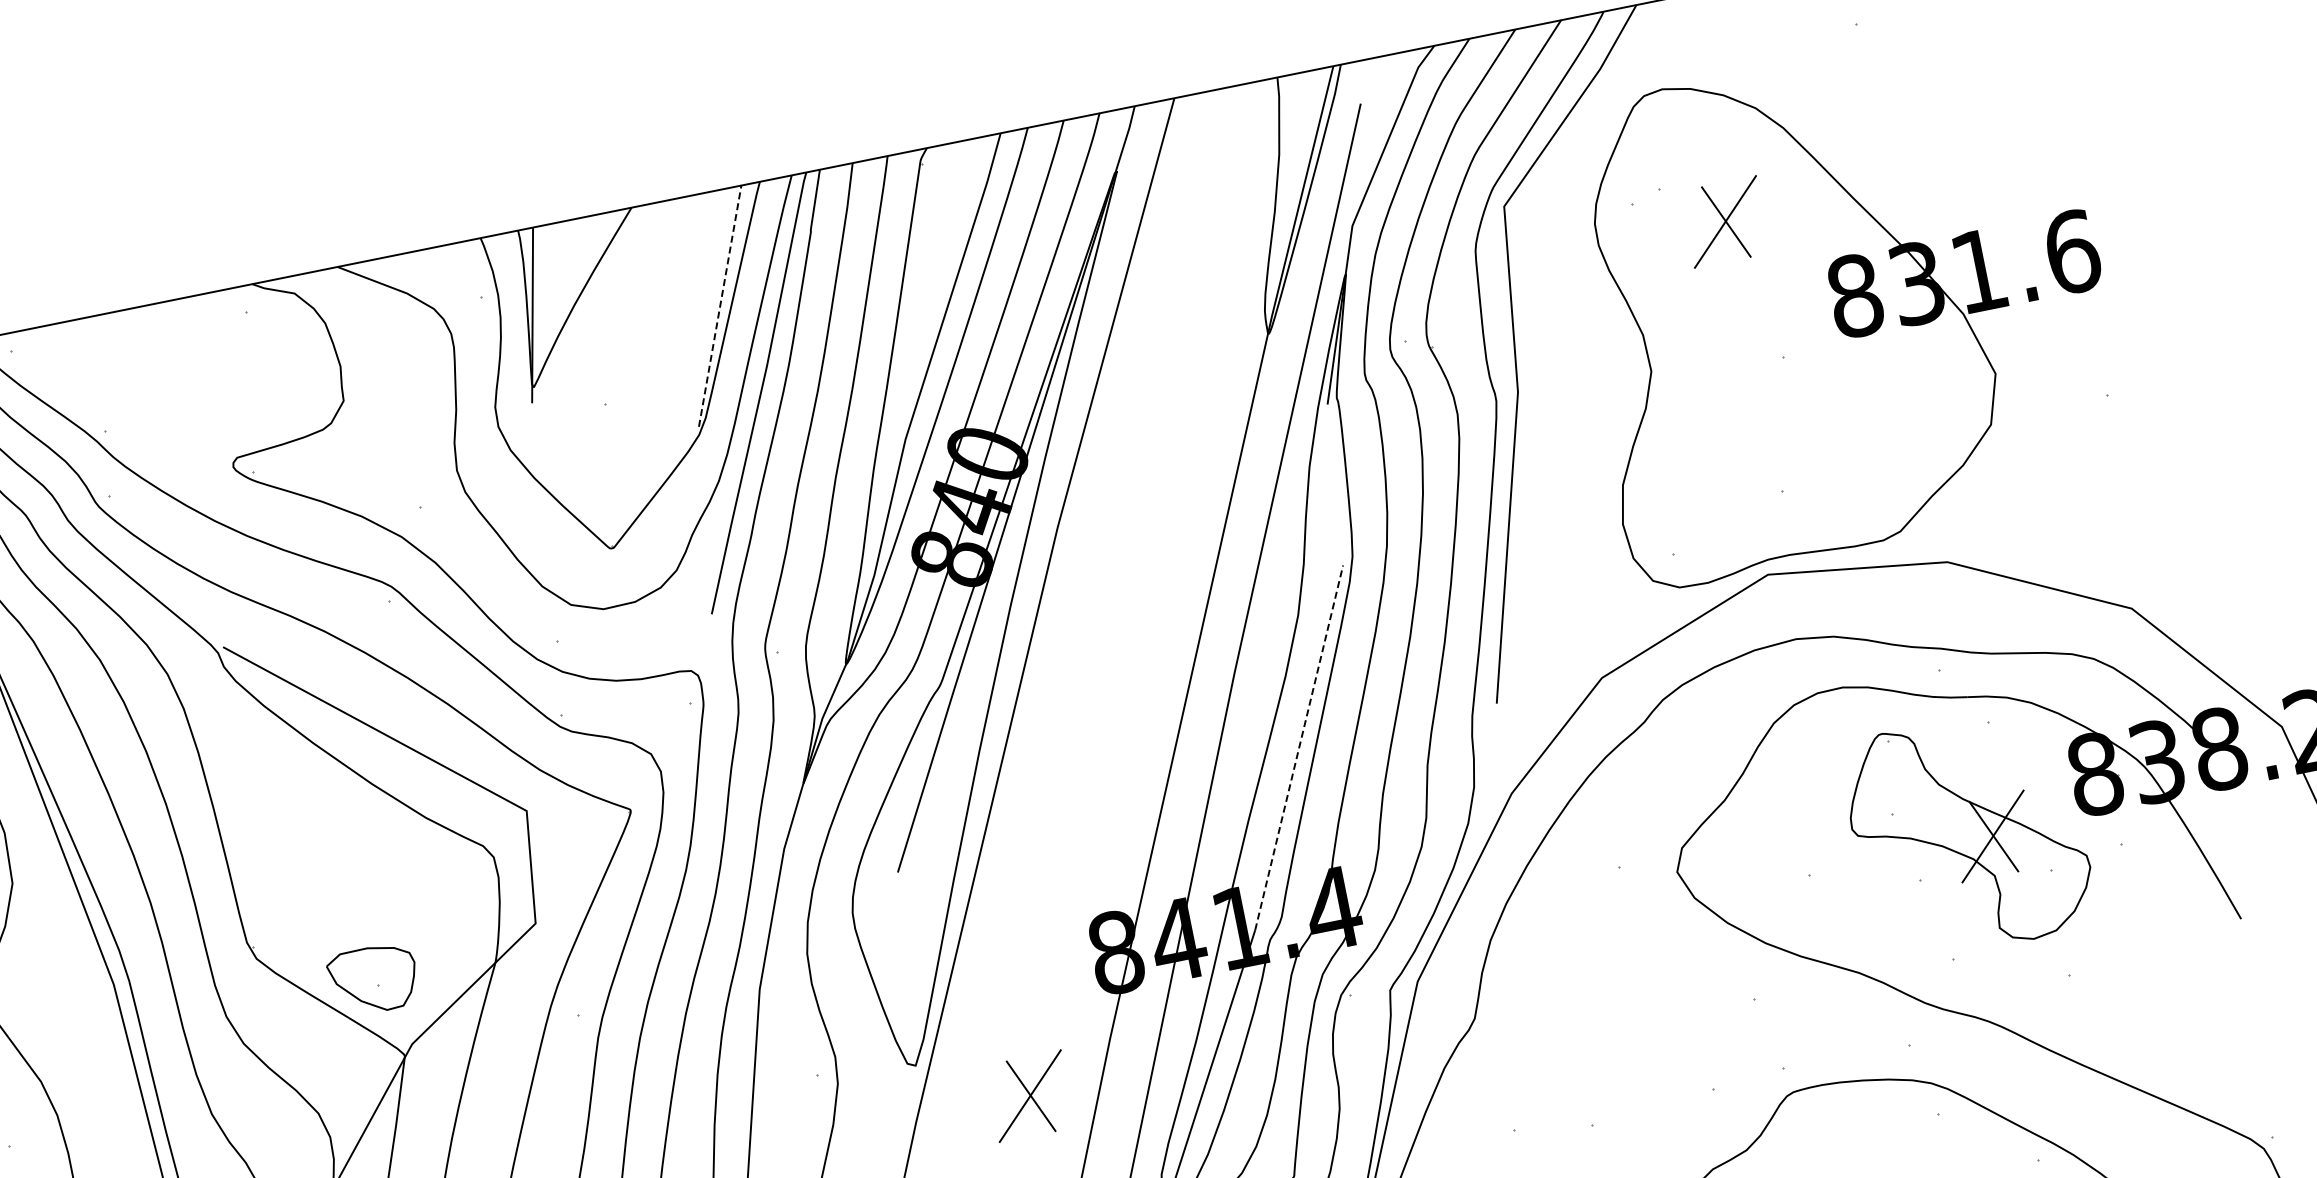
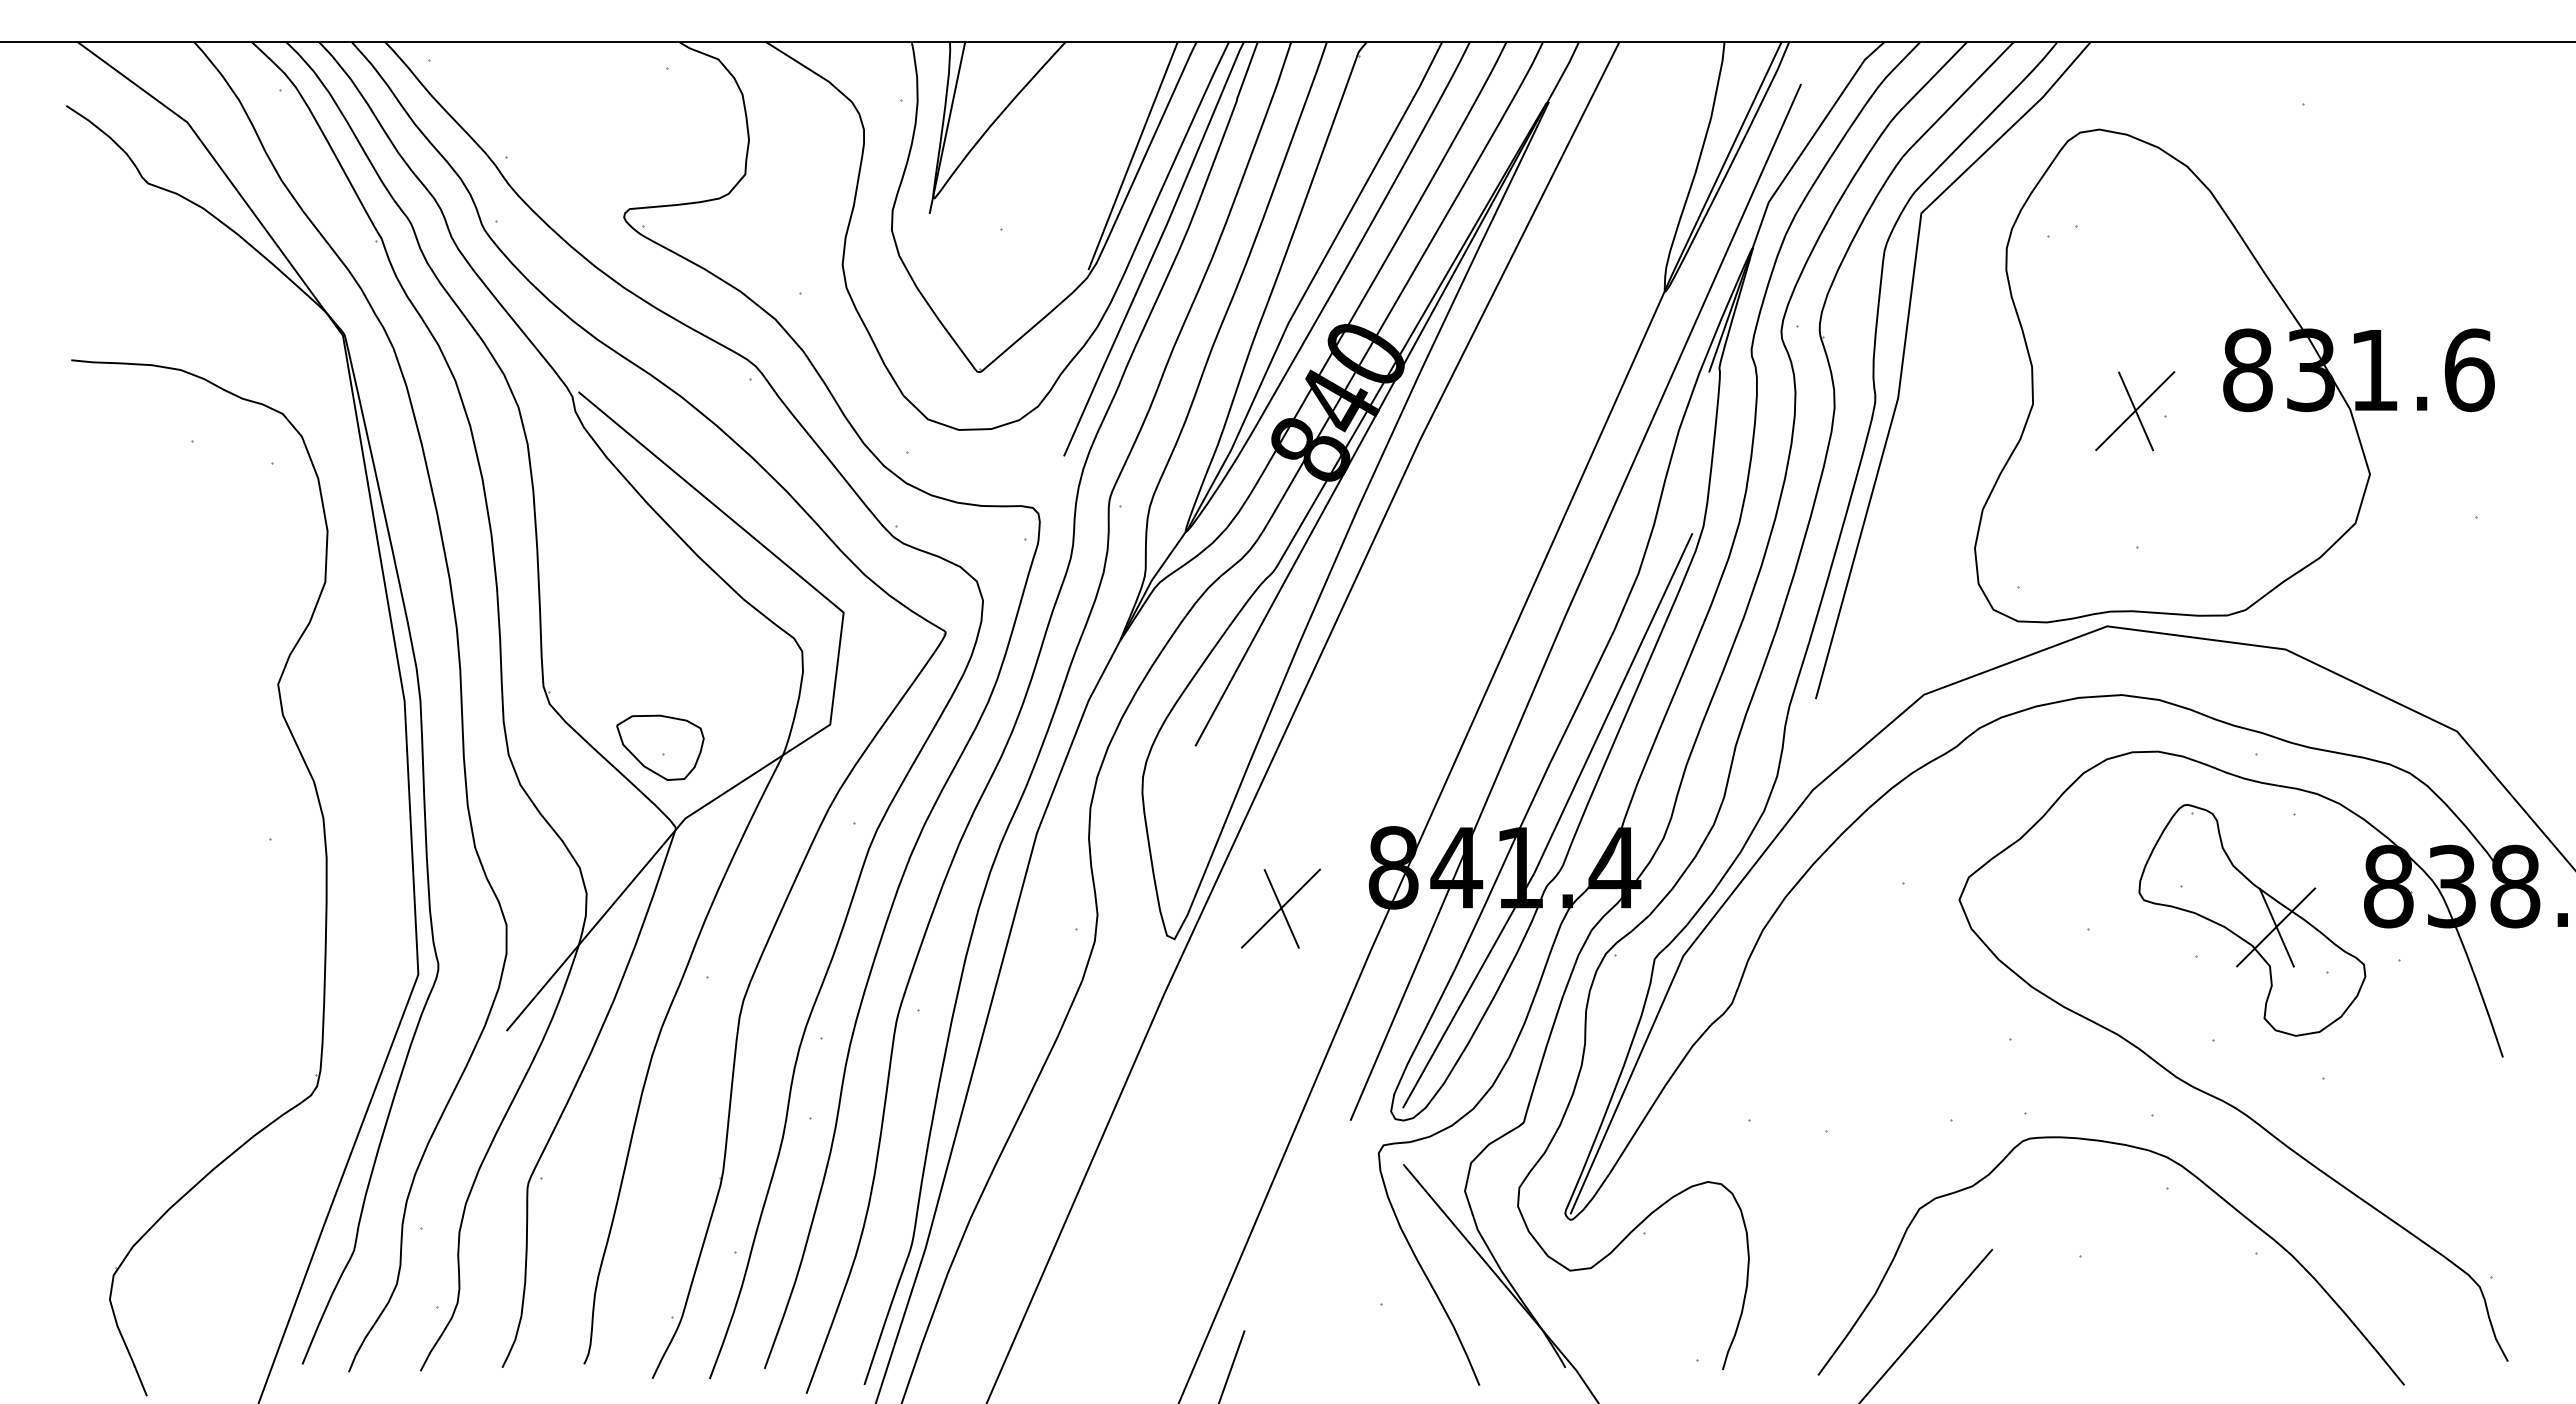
part: (1725, 222) -> (2135, 411), moved
line: (720, 305) -> (1133, 155), dashed -> solid
line: (1299, 747) -> (1613, 703), dashed -> solid
part: (1029, 1096) -> (1280, 908), moved

